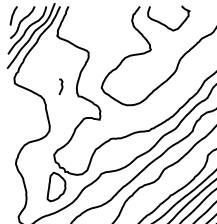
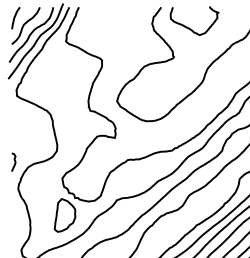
curve: (61, 86) -> (14, 161), moved

